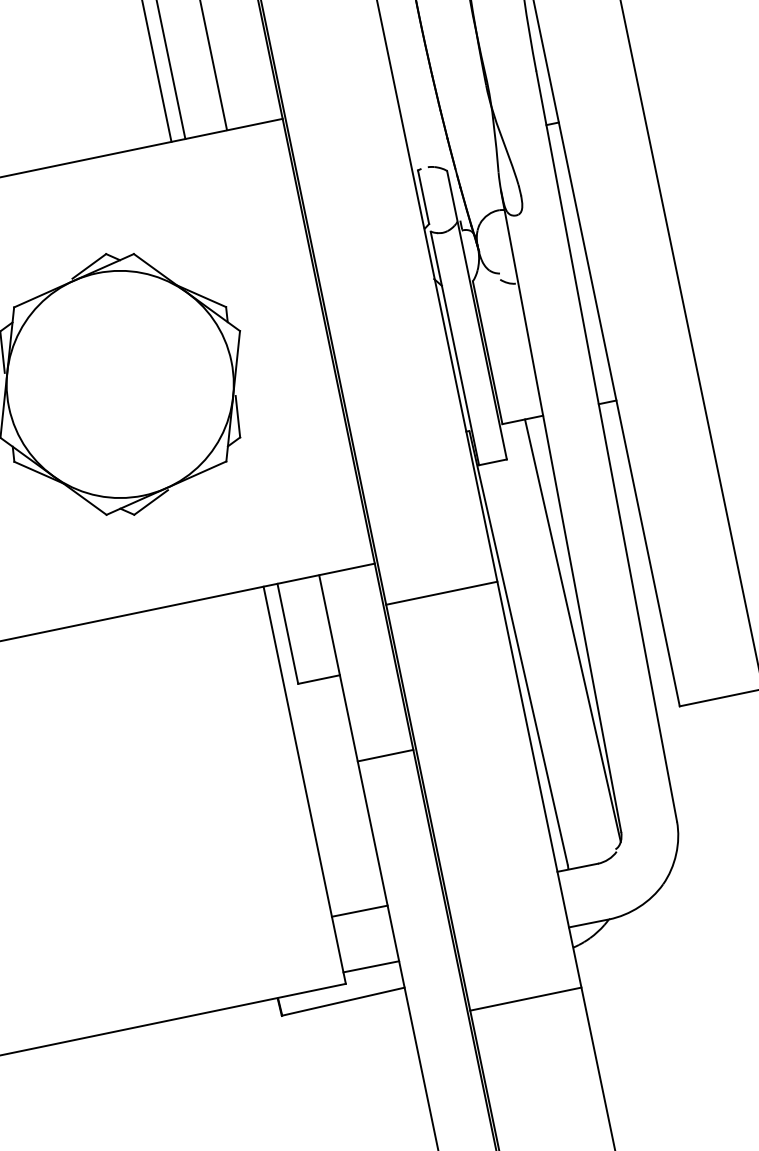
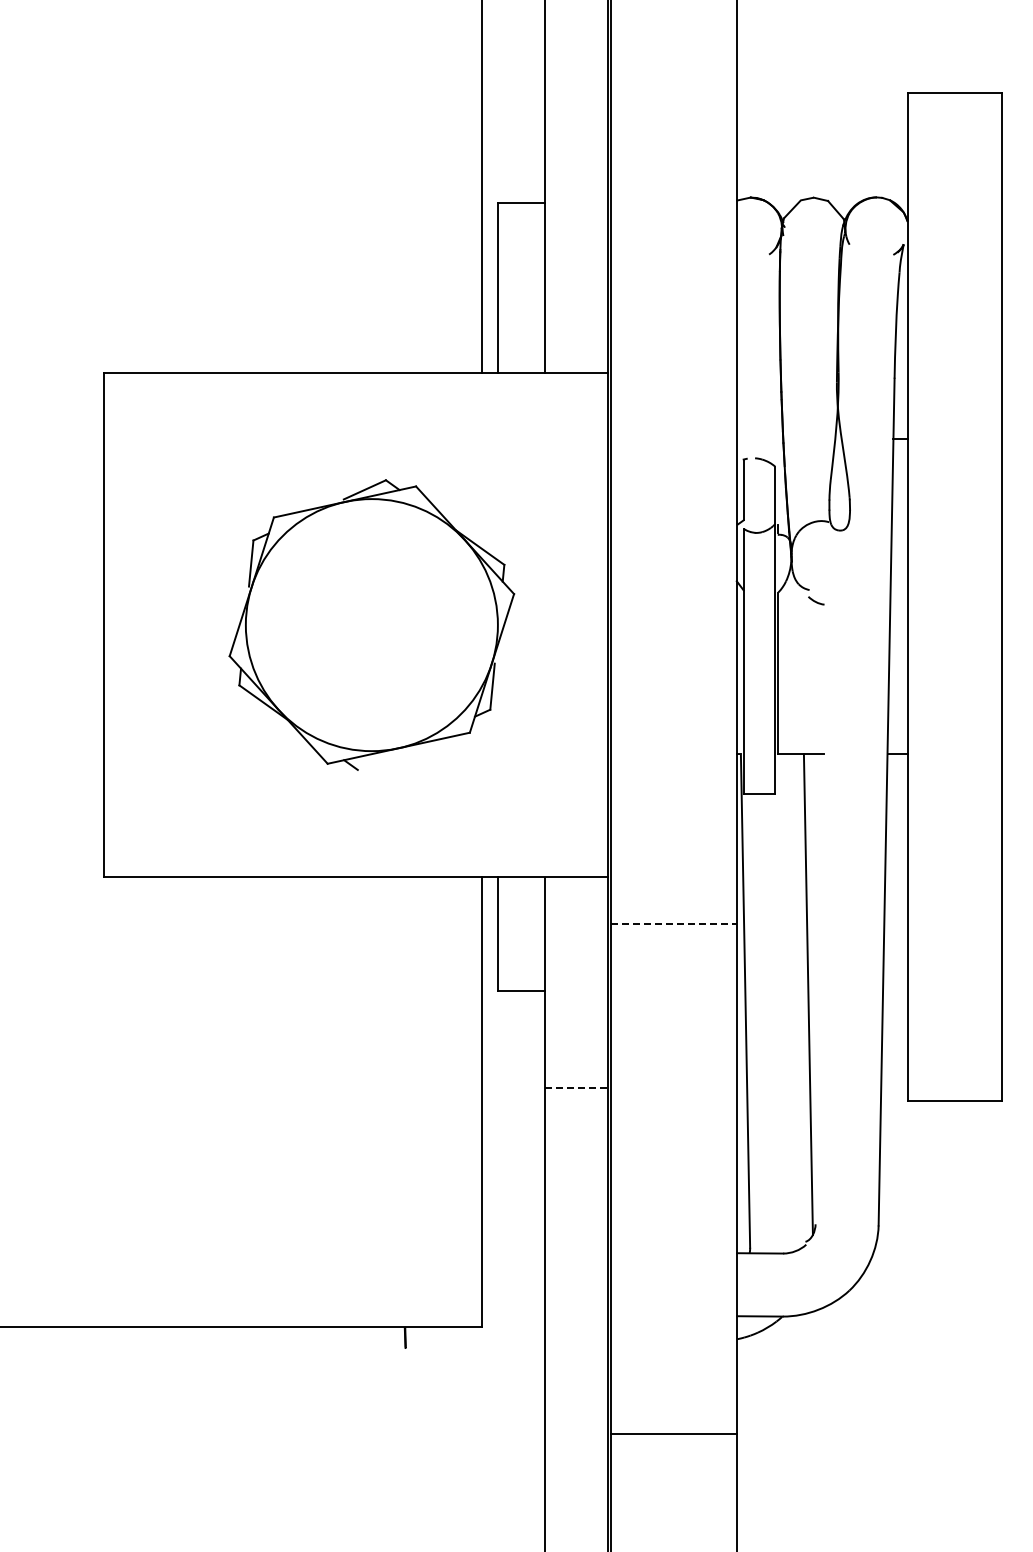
line: (150, 501) -> (378, 759), removed
line: (561, 511) -> (822, 862), removed
line: (441, 593) -> (674, 924), solid -> dashed
line: (385, 755) -> (576, 1088), solid -> dashed
line: (359, 911) -> (513, 1251), removed
line: (371, 966) -> (513, 1314), removed
line: (525, 999) -> (674, 1434), moved
line: (343, 1001) -> (475, 1345), removed

